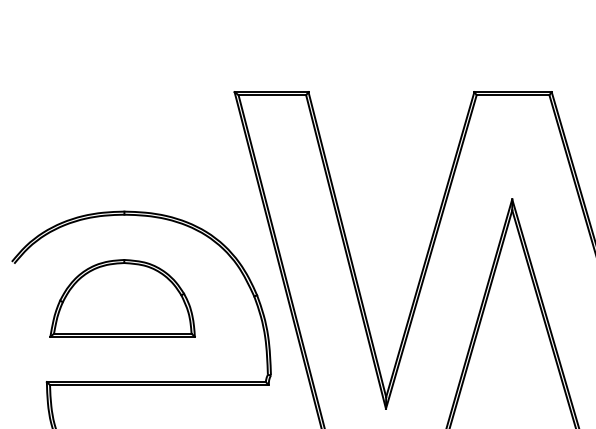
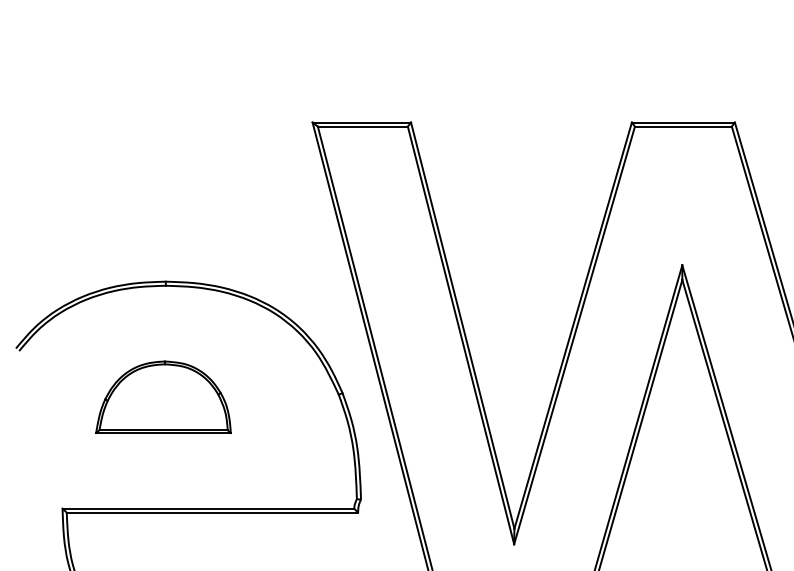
part: (122, 298) -> (163, 397), size x0.7

